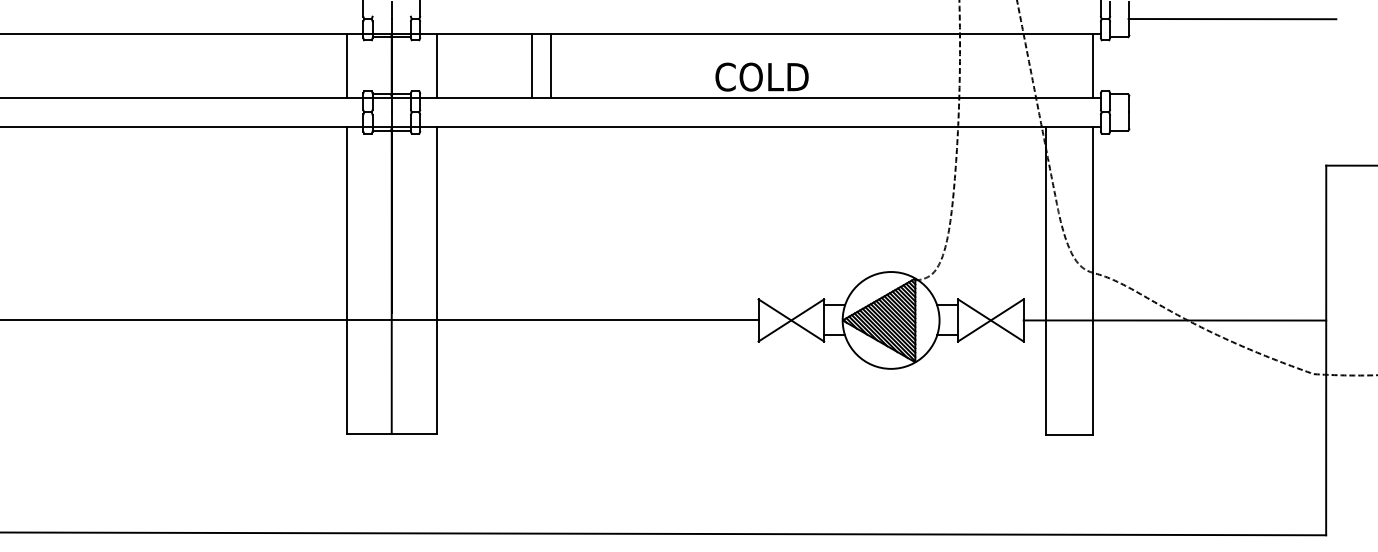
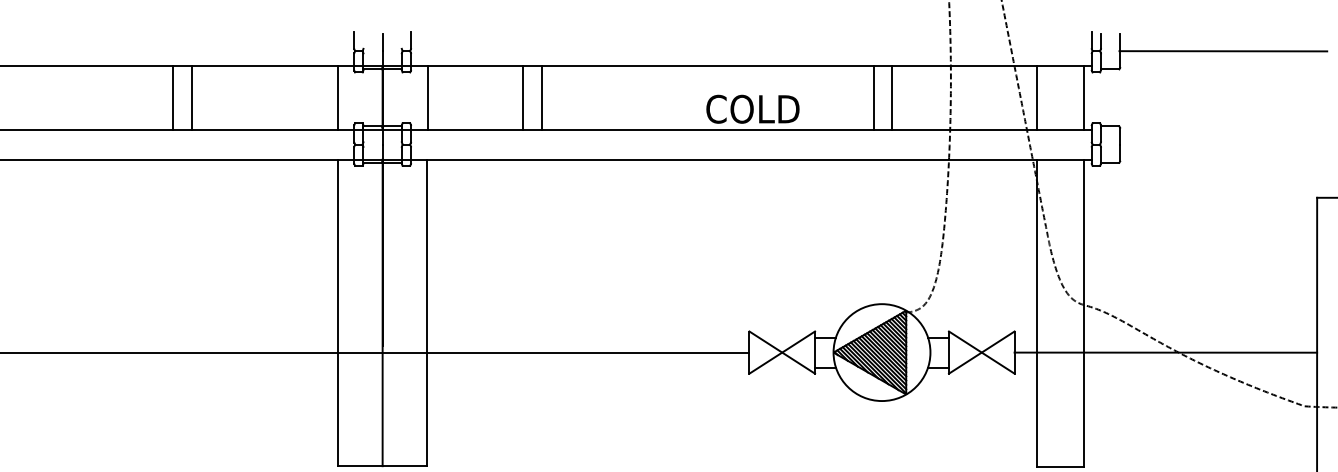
line: (181, 65) -> (172, 97), added
line: (200, 65) -> (191, 97), added
line: (882, 65) -> (873, 97), added
line: (901, 65) -> (892, 97), added
line: (1045, 65) -> (1036, 97), added

